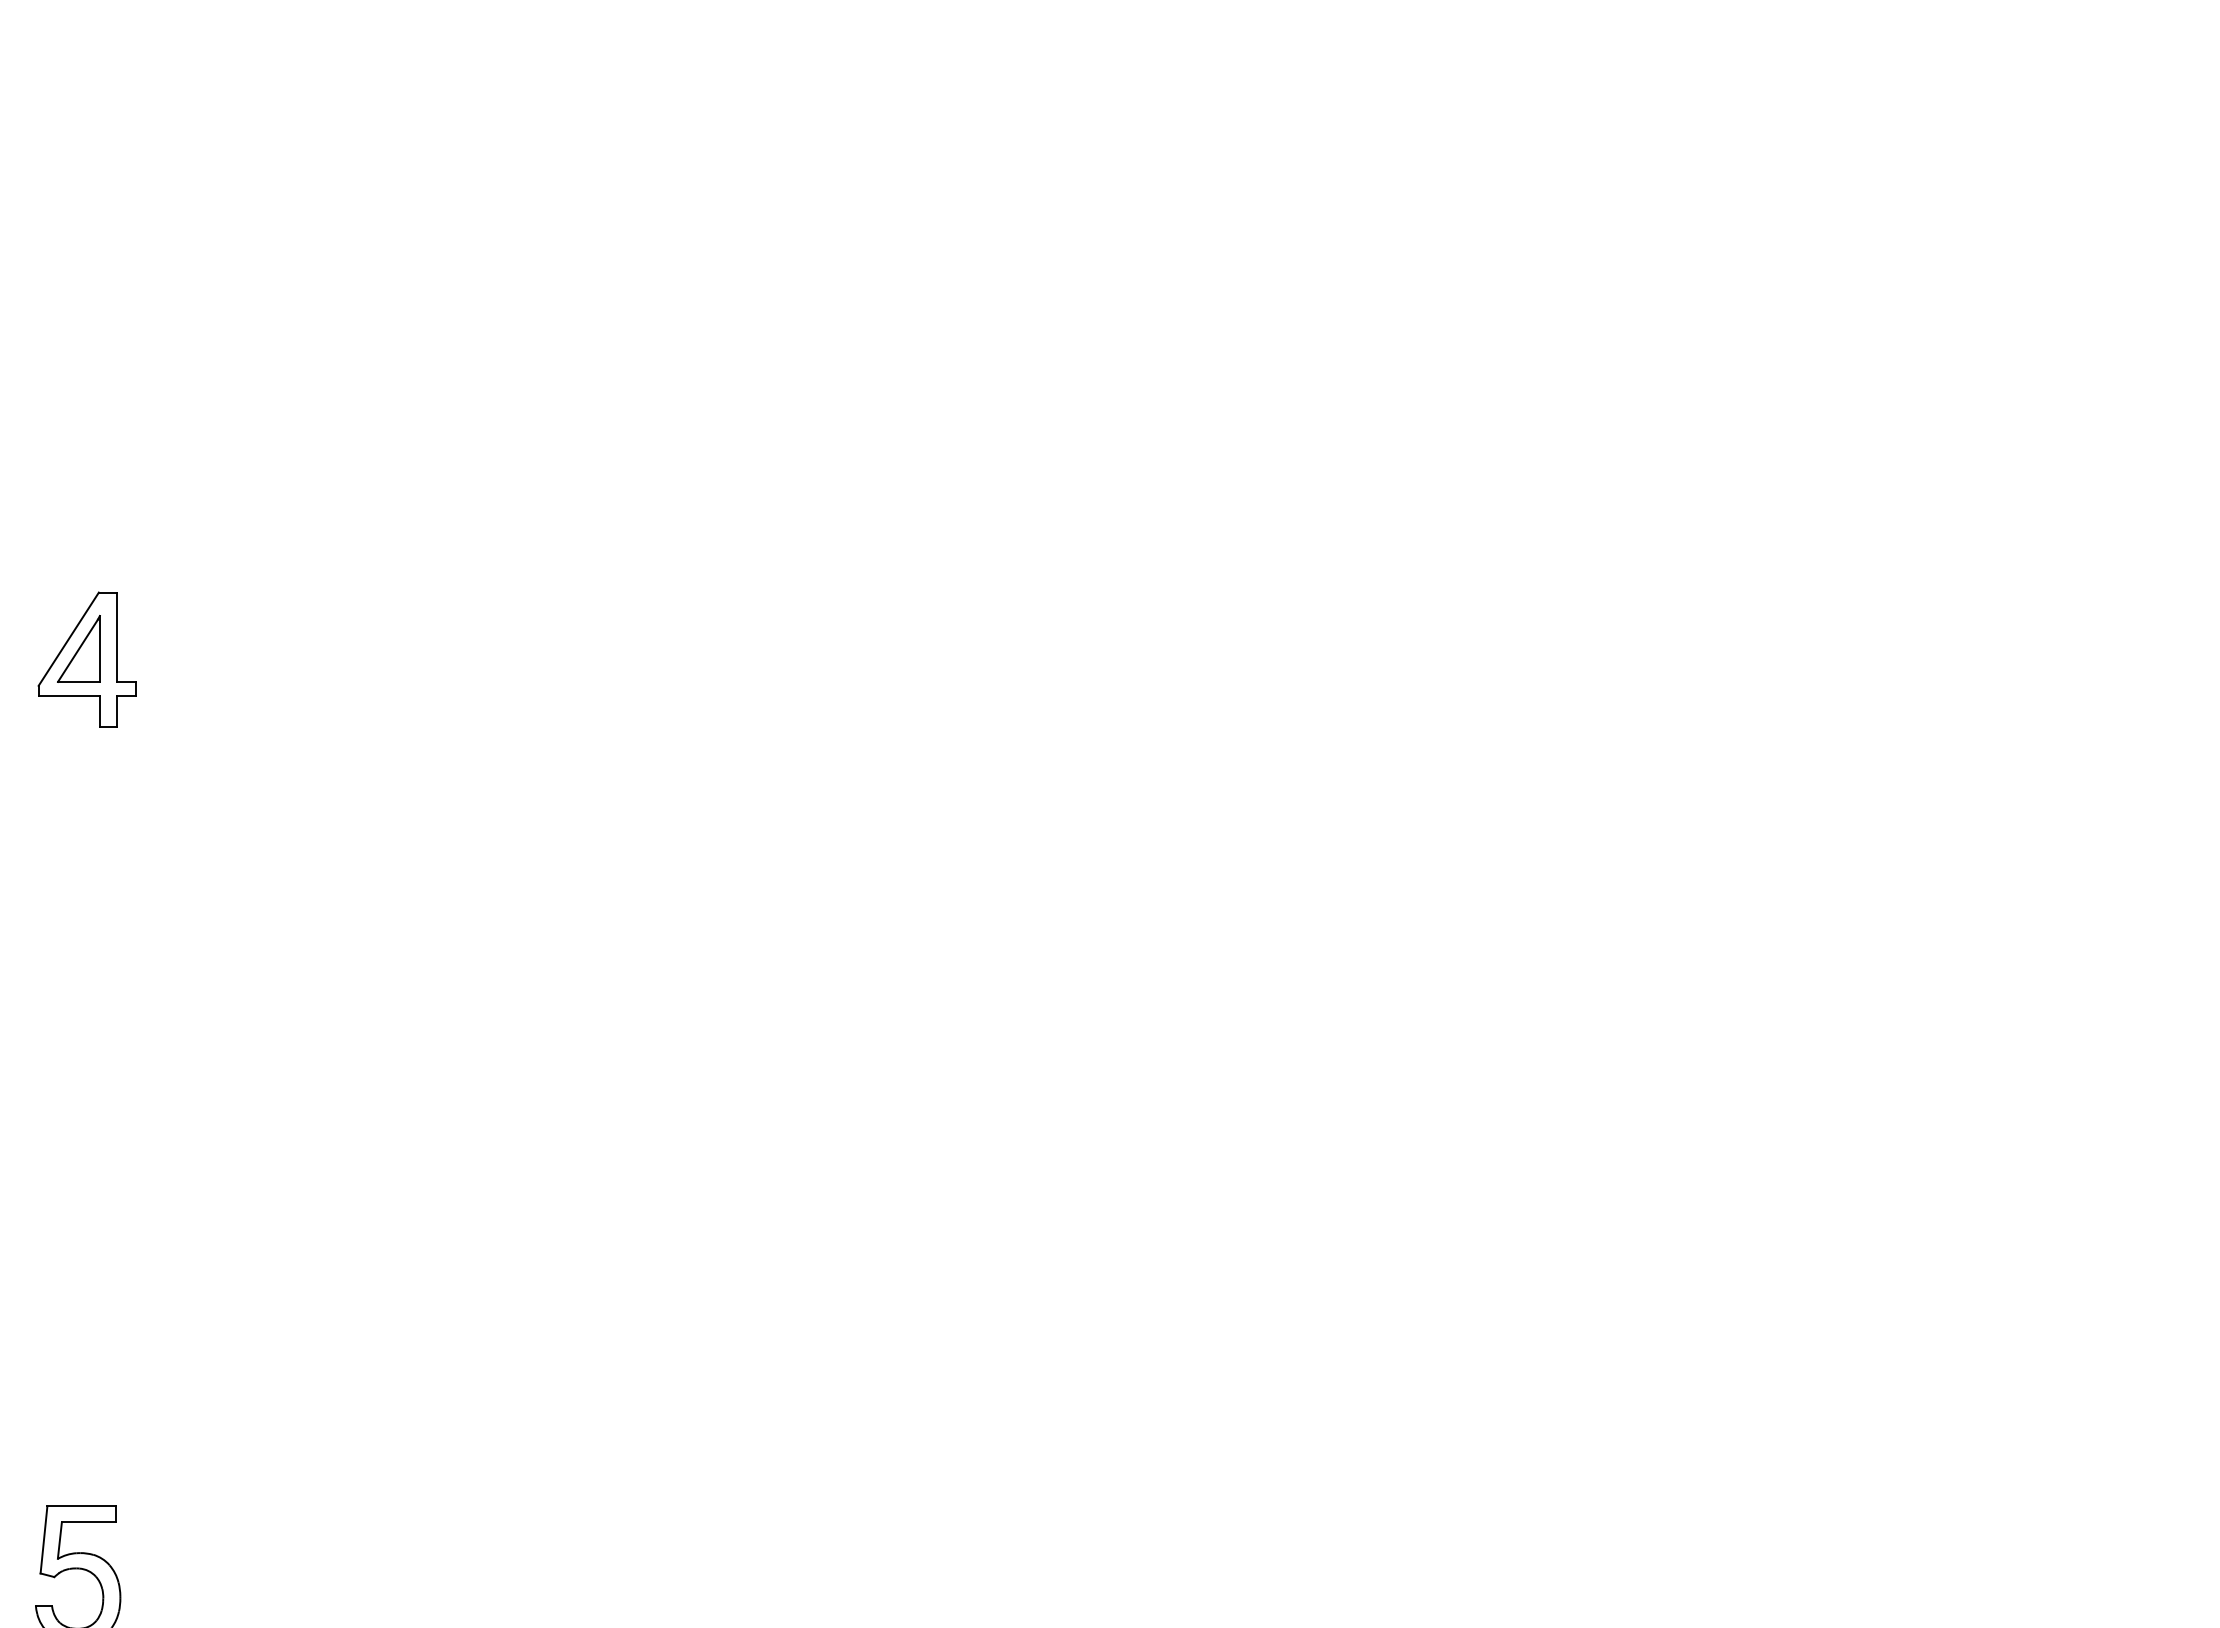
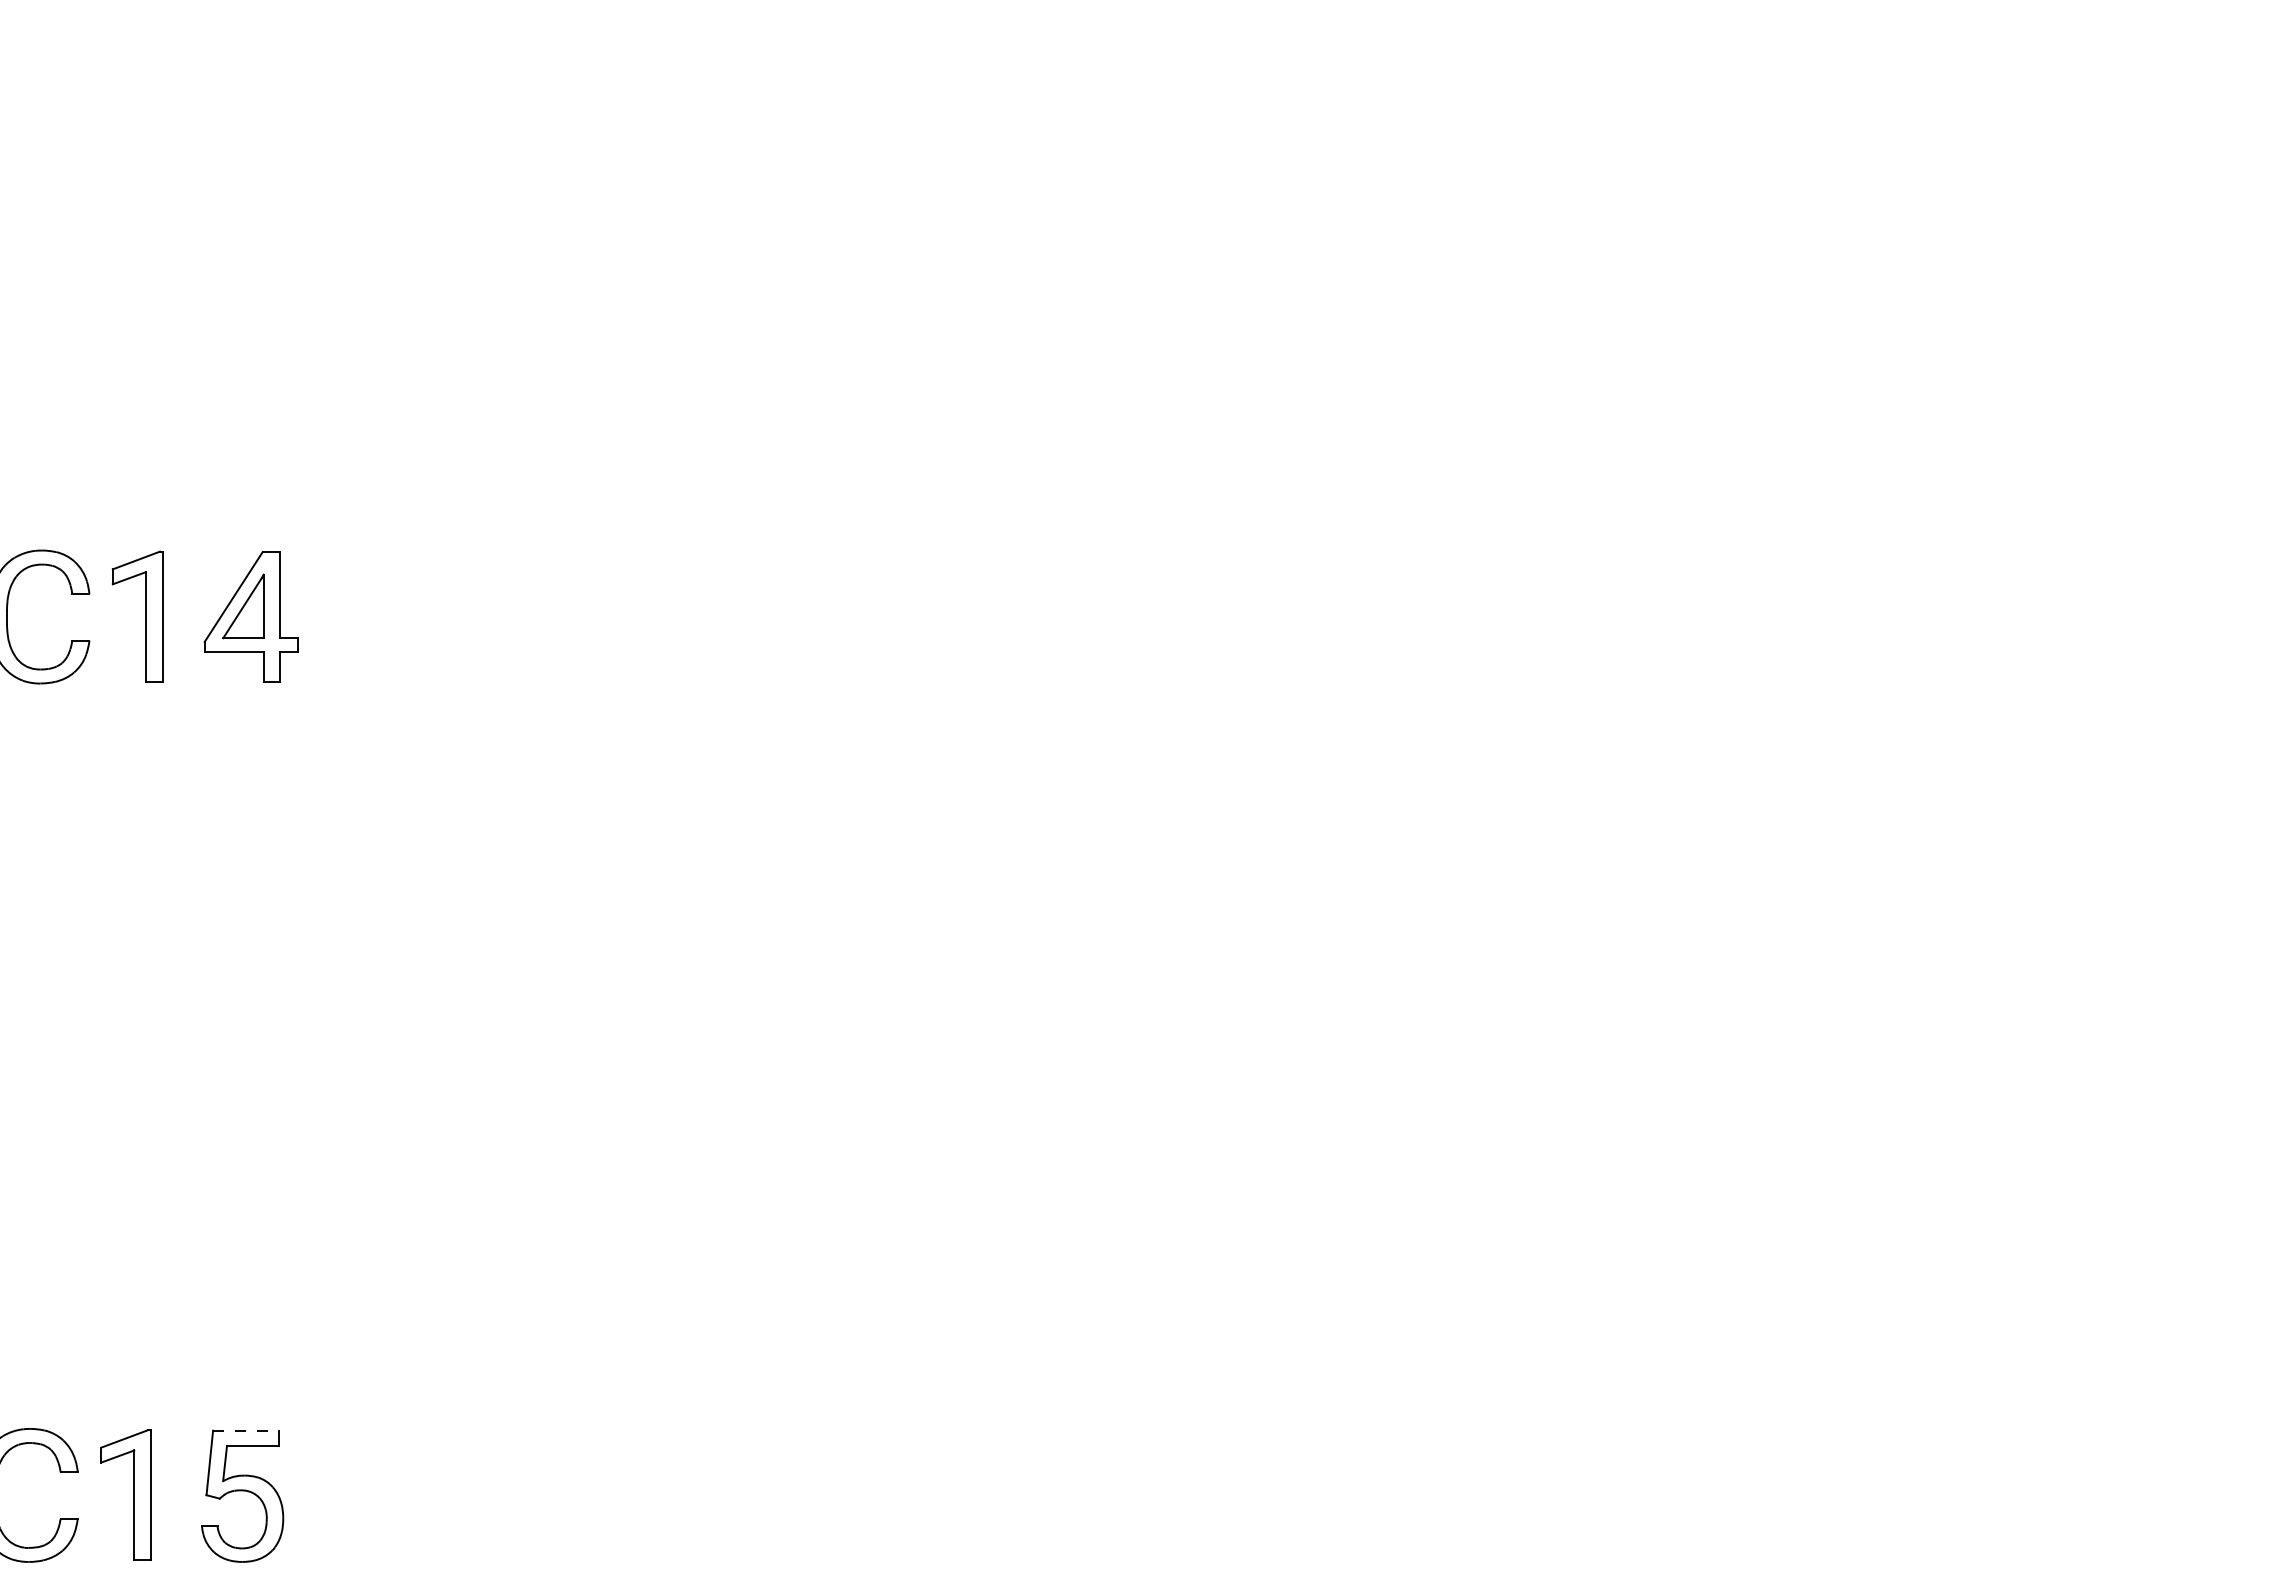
line: (82, 1506) -> (246, 1430), solid -> dashed

